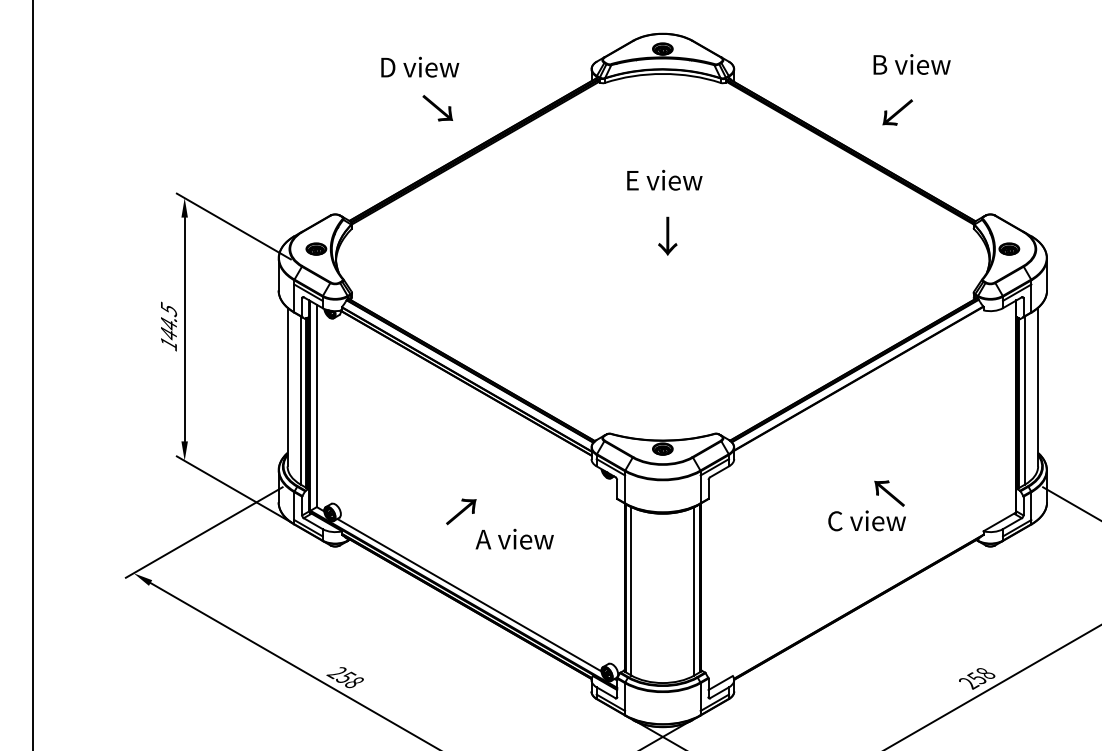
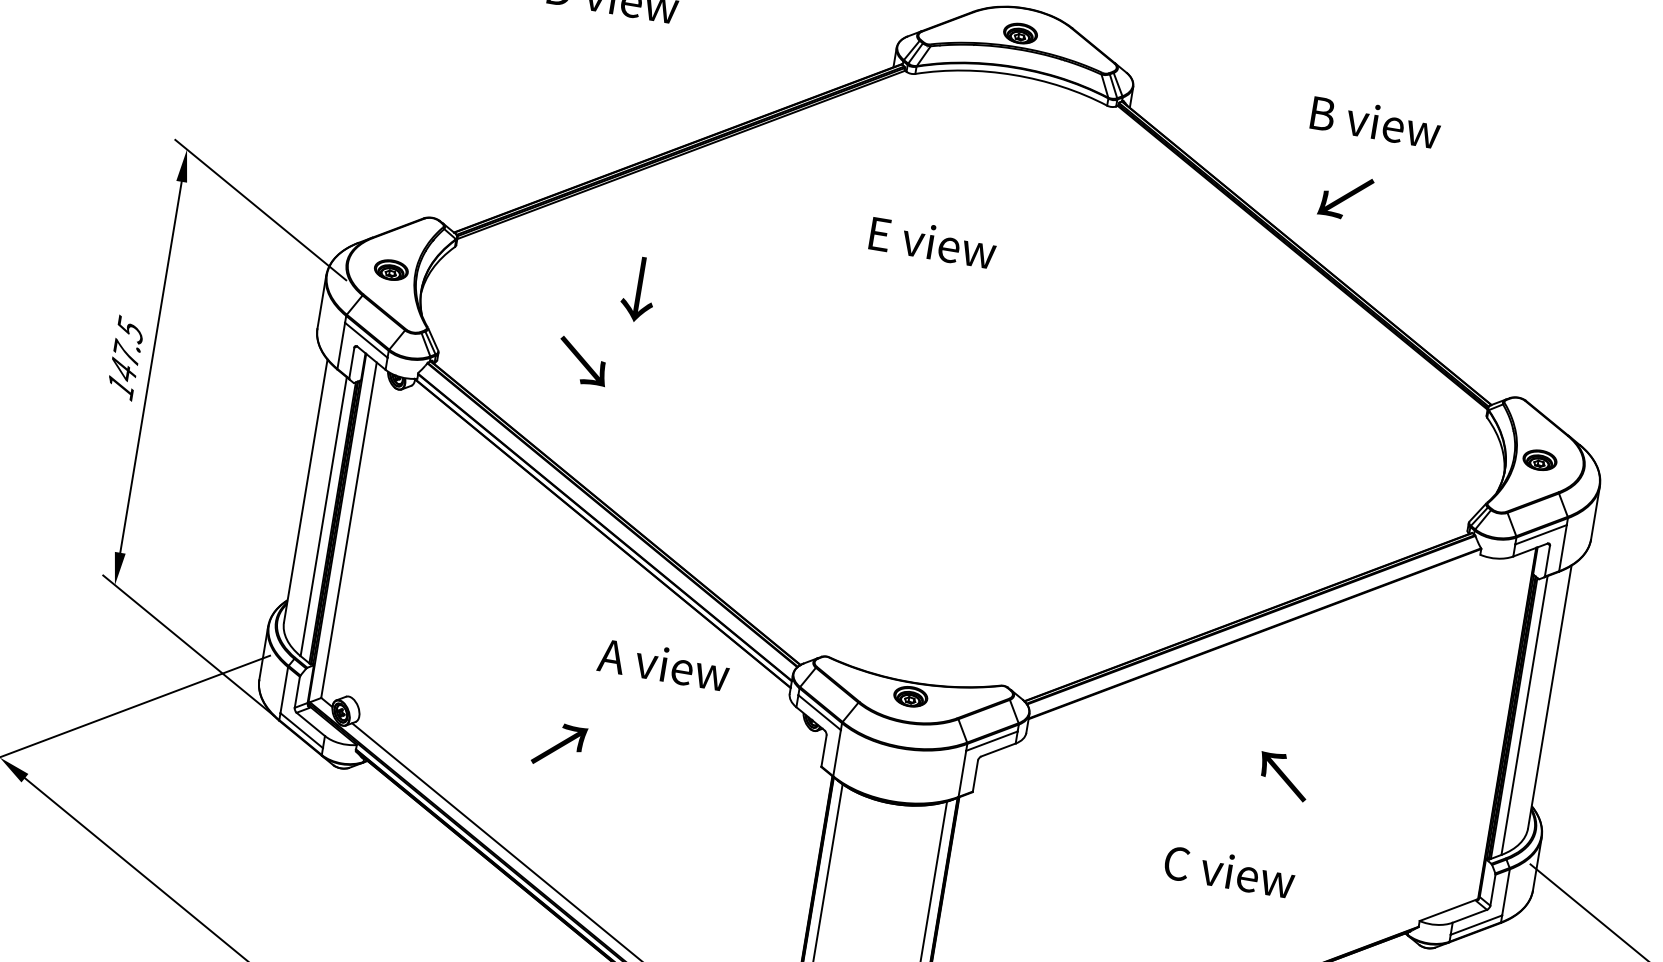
text: (911, 64) -> (1374, 122), moved
text: (437, 108) -> (582, 362), moved
text: (897, 112) -> (1345, 197), moved
text: (664, 179) -> (932, 241), moved
text: (667, 235) -> (638, 288), moved
text: (168, 322) -> (126, 351), 144.5 -> 147.5
text: (889, 493) -> (1283, 776), moved
text: (514, 538) -> (663, 663), moved

